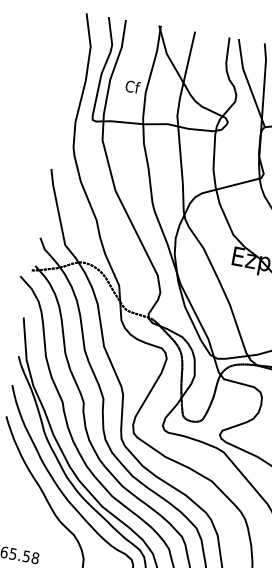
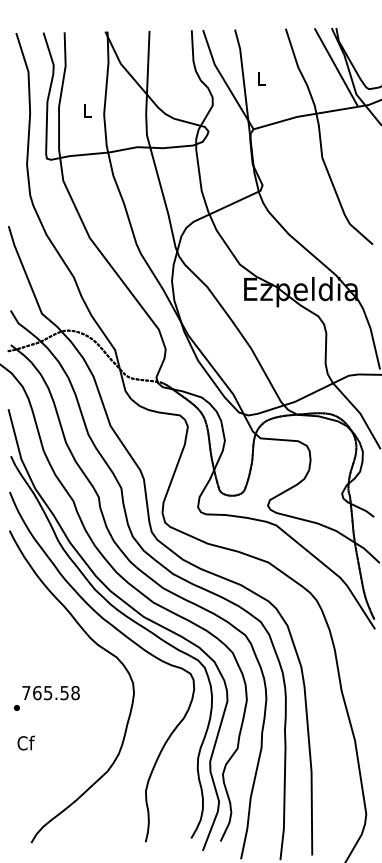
text: (132, 86) -> (87, 110), Cf -> L

